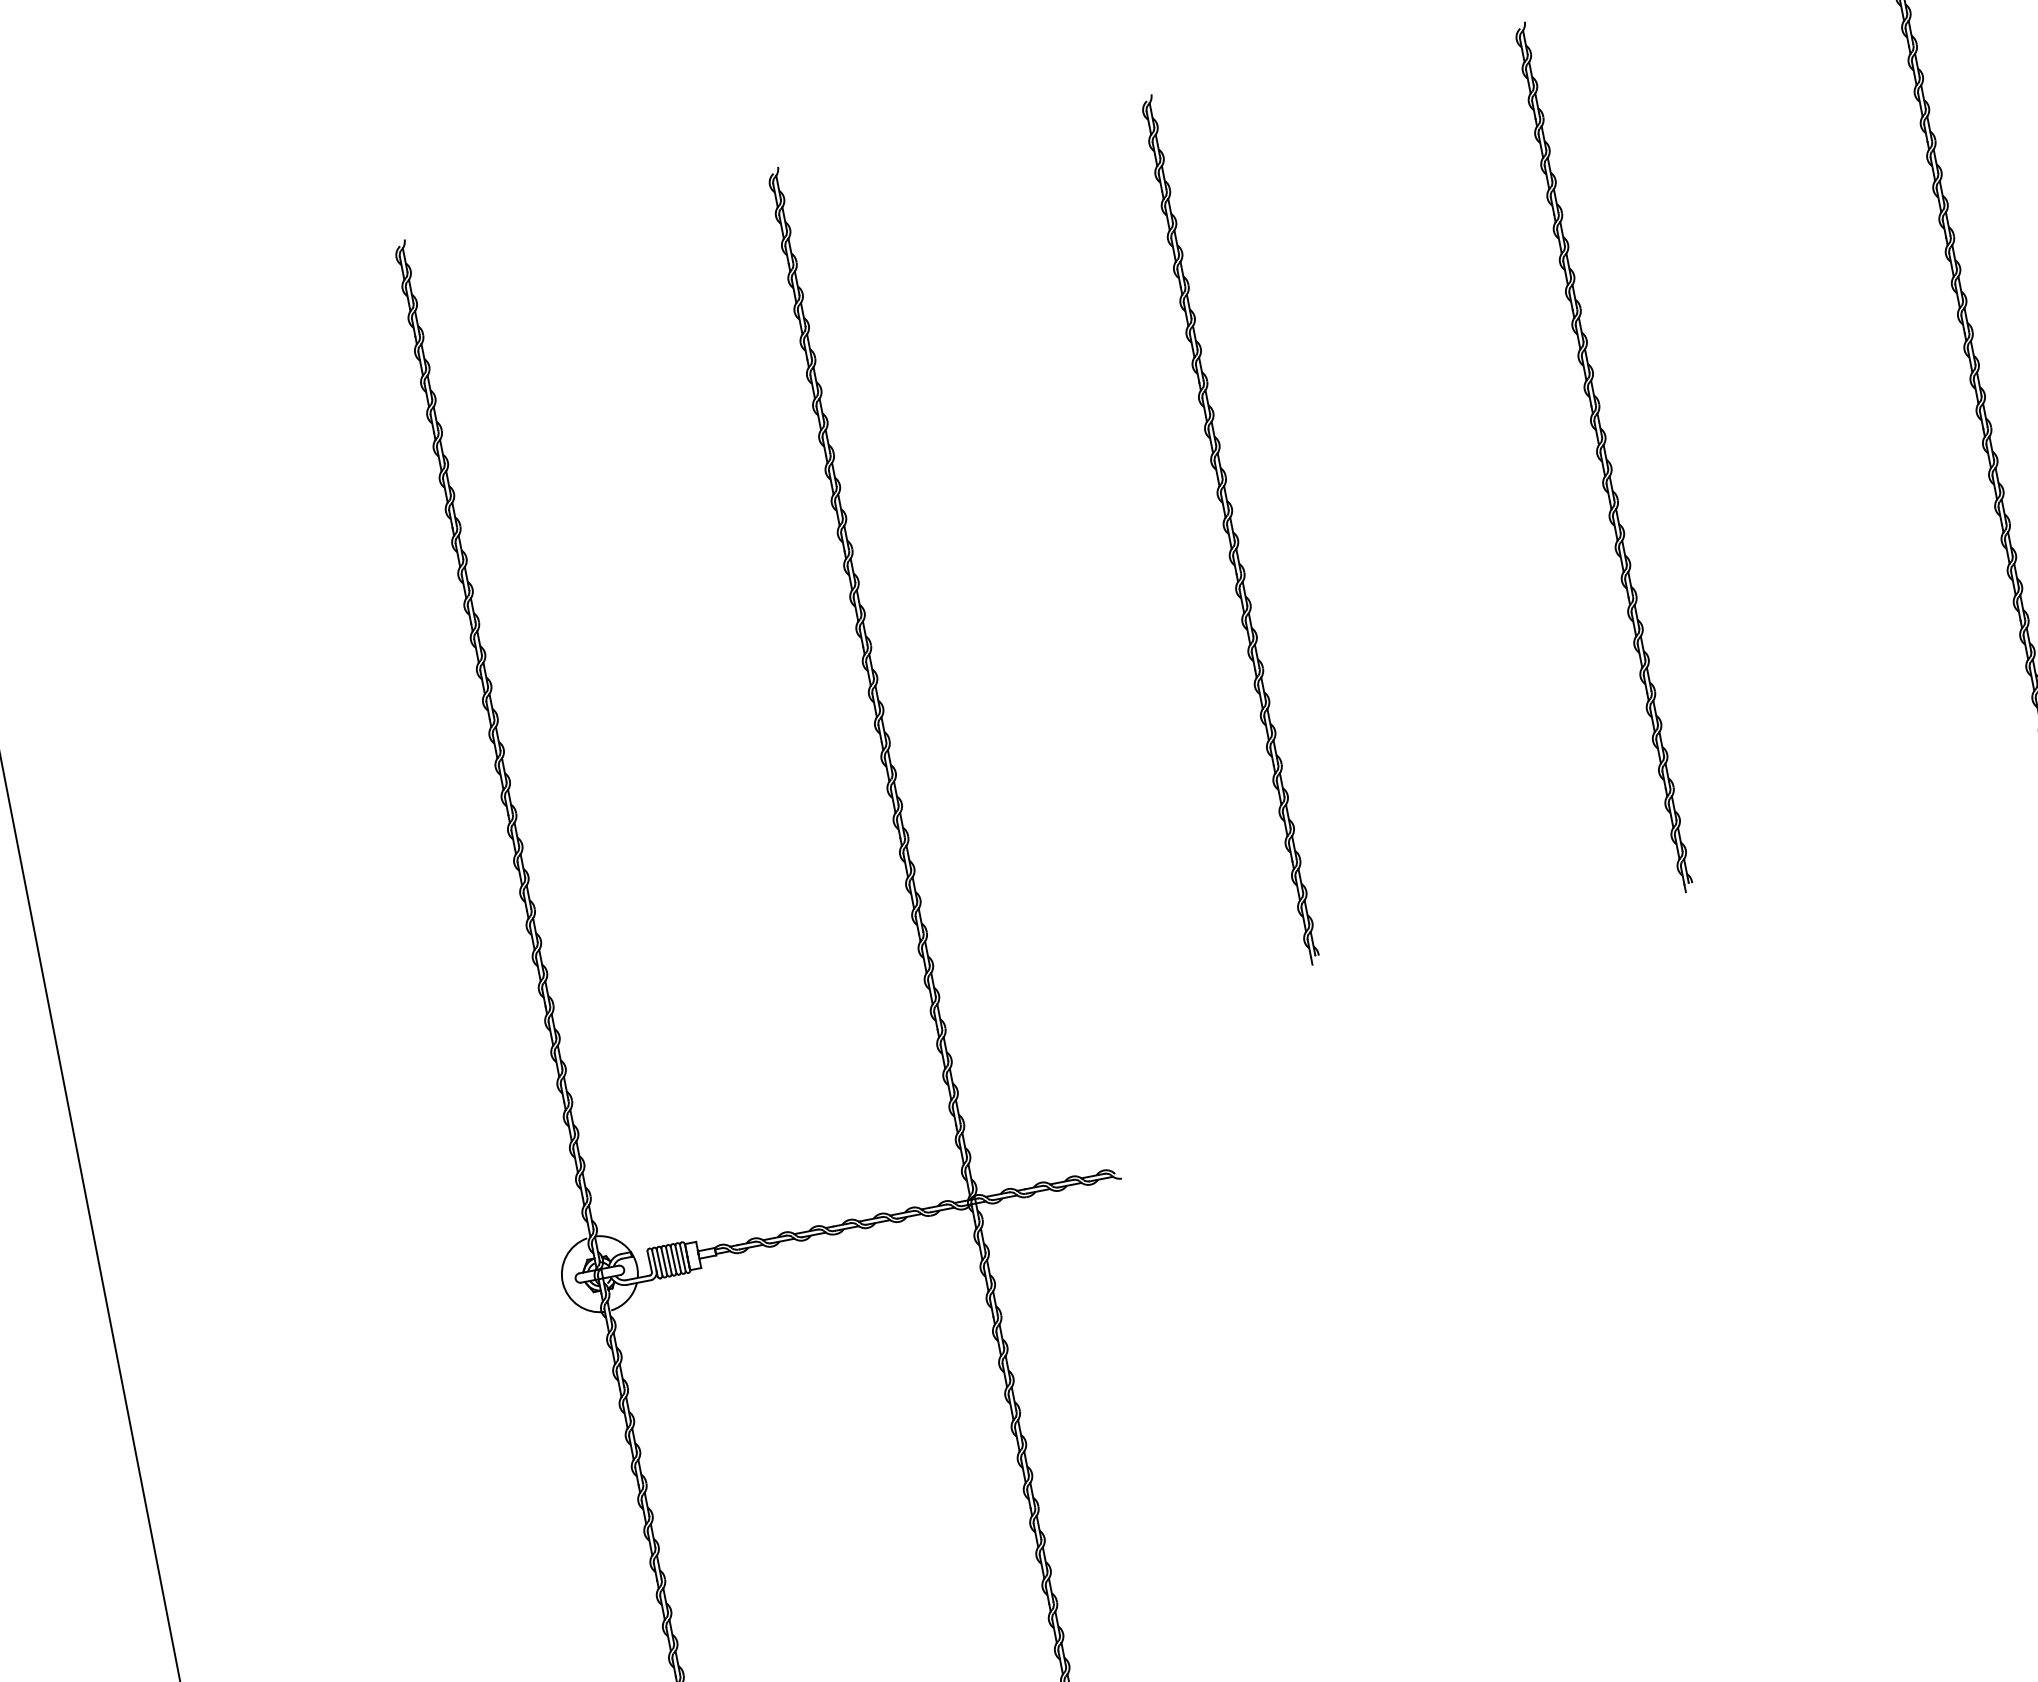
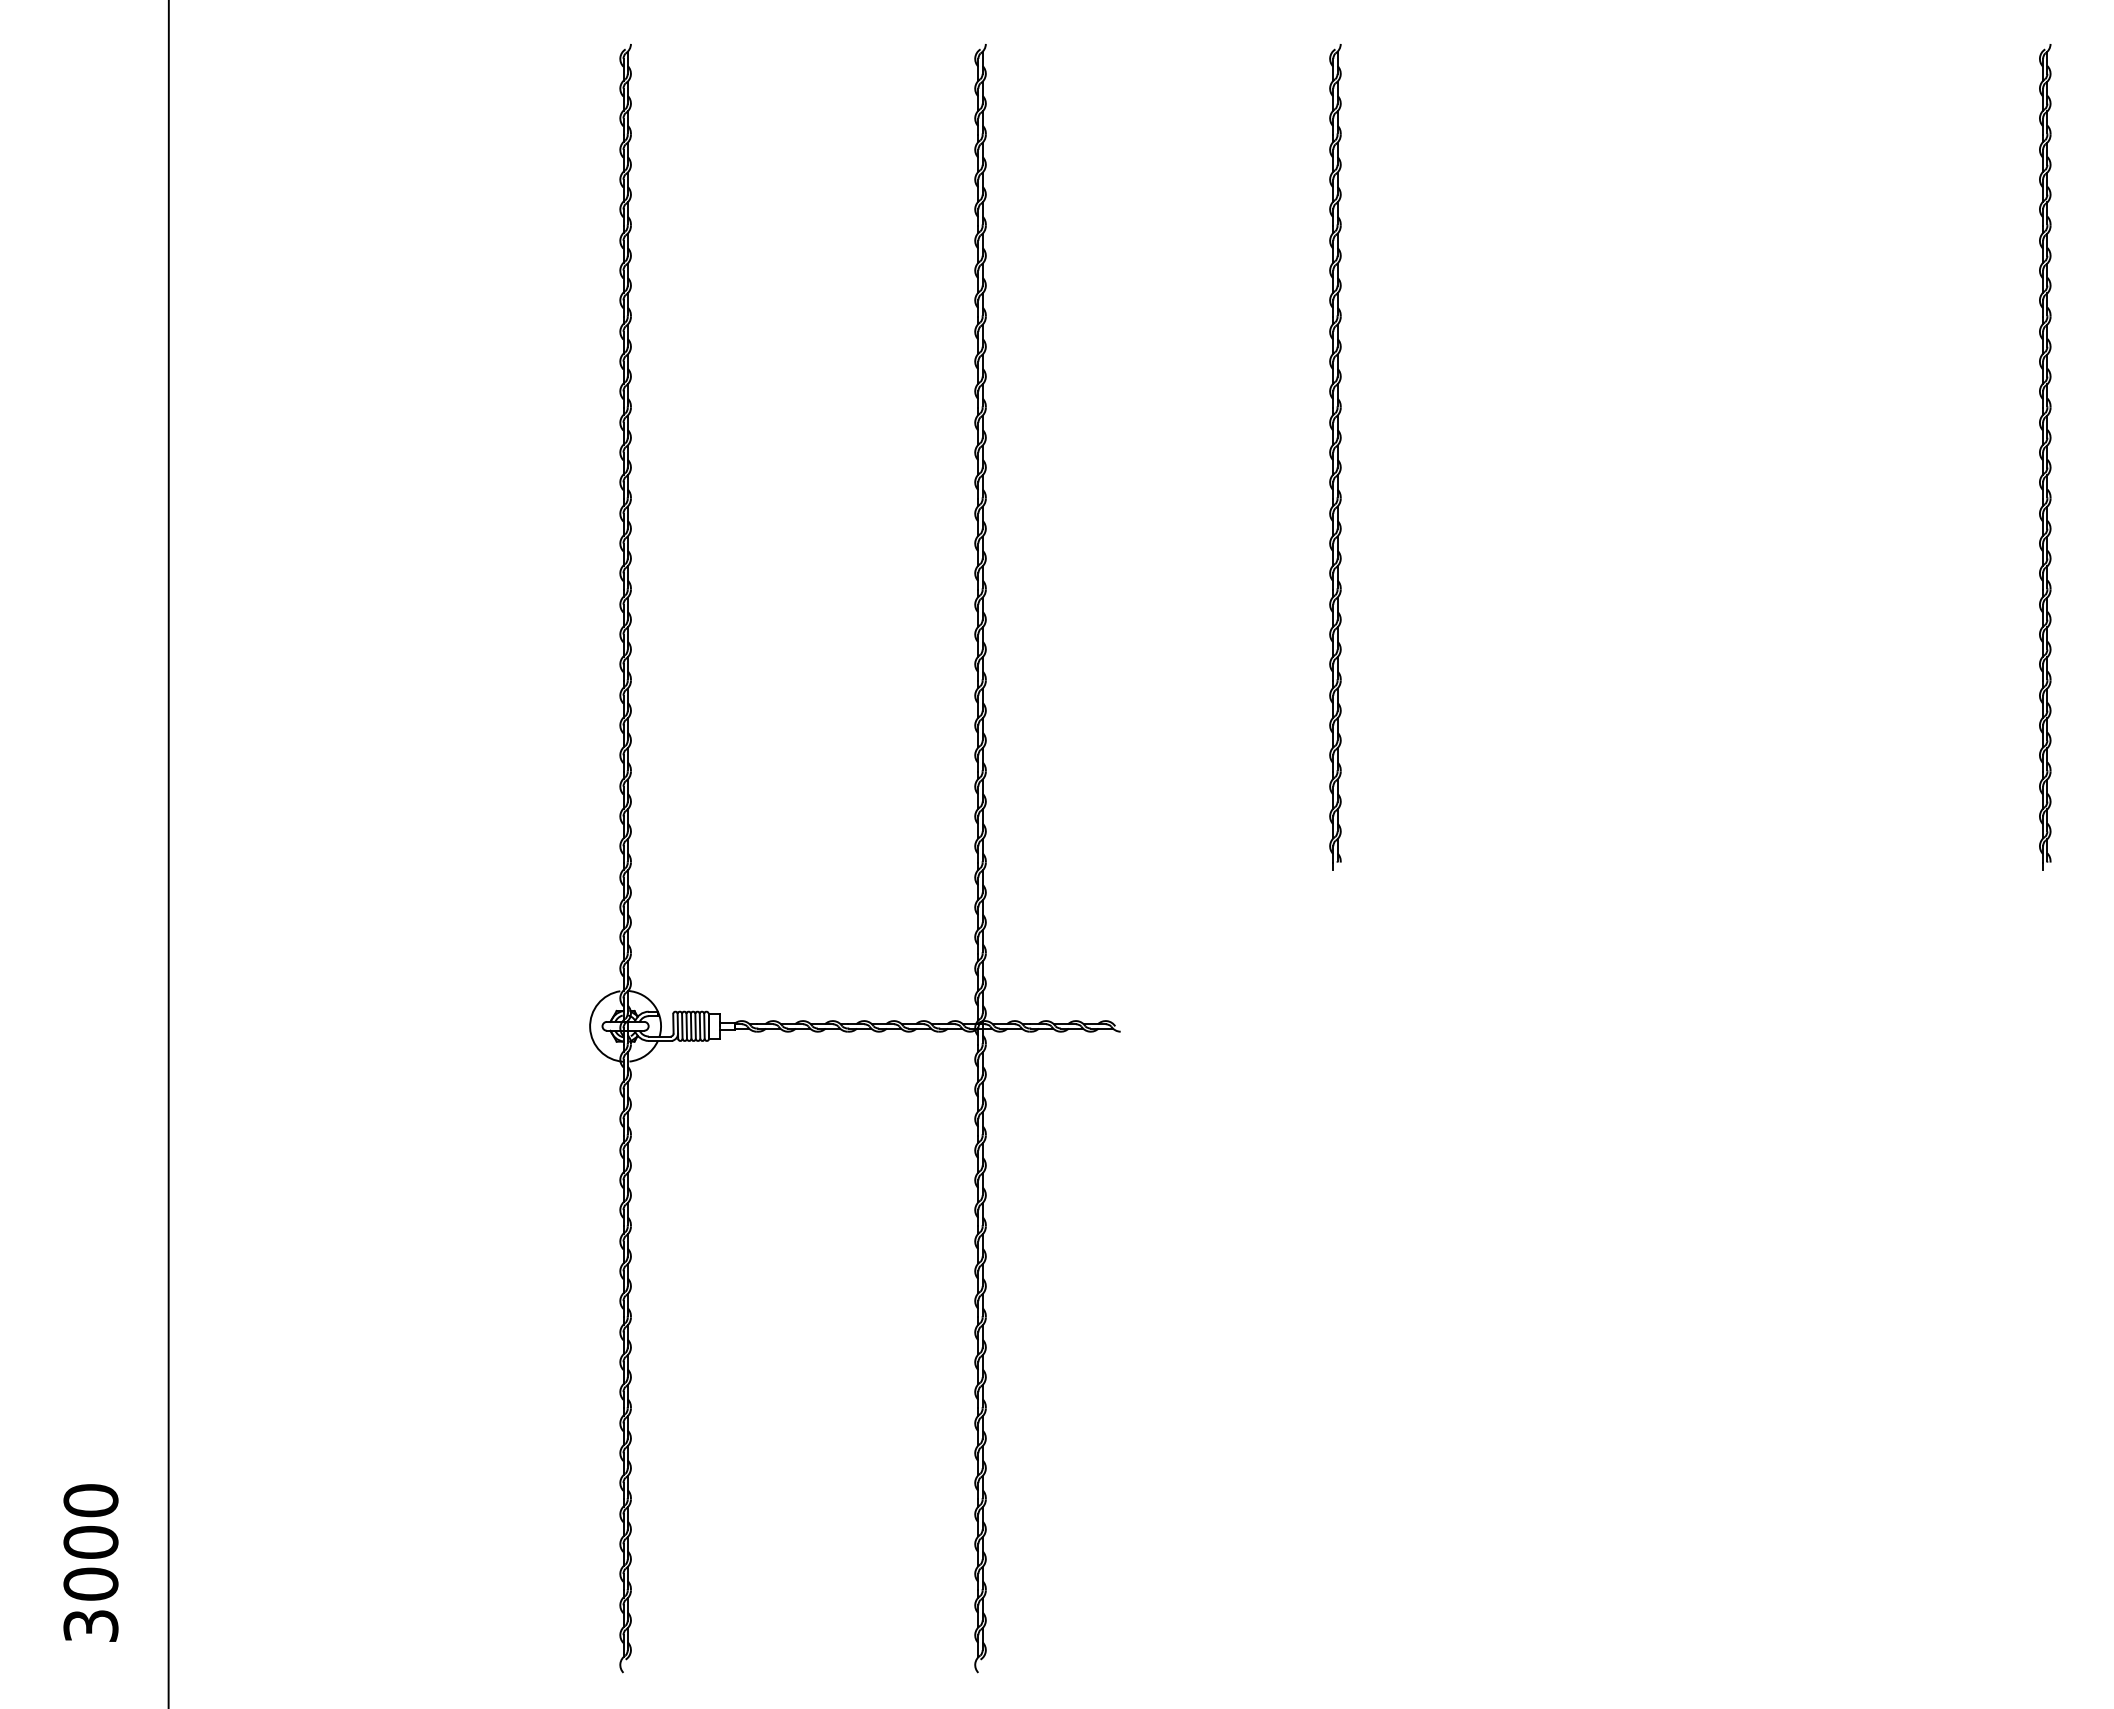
part: (1603, 457) -> (1690, 457), removed

